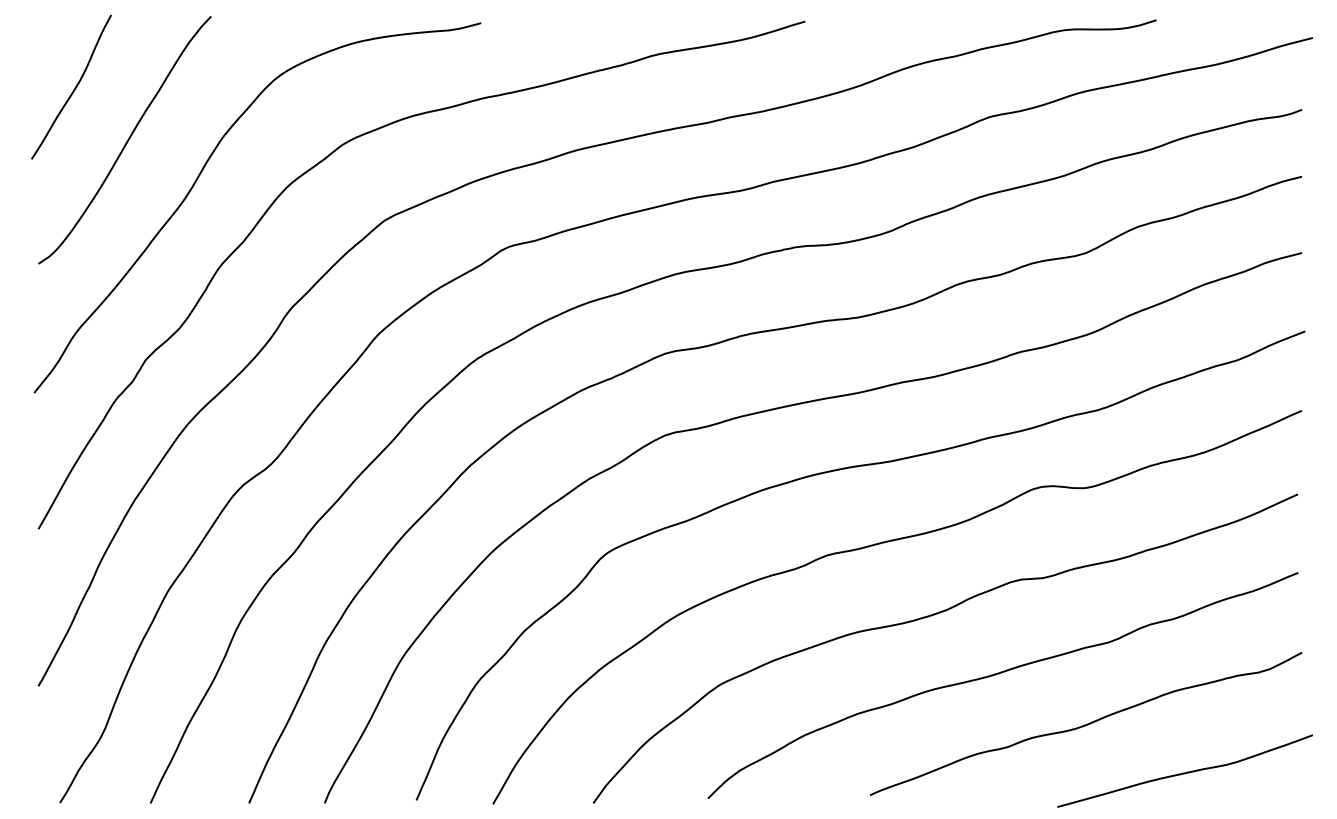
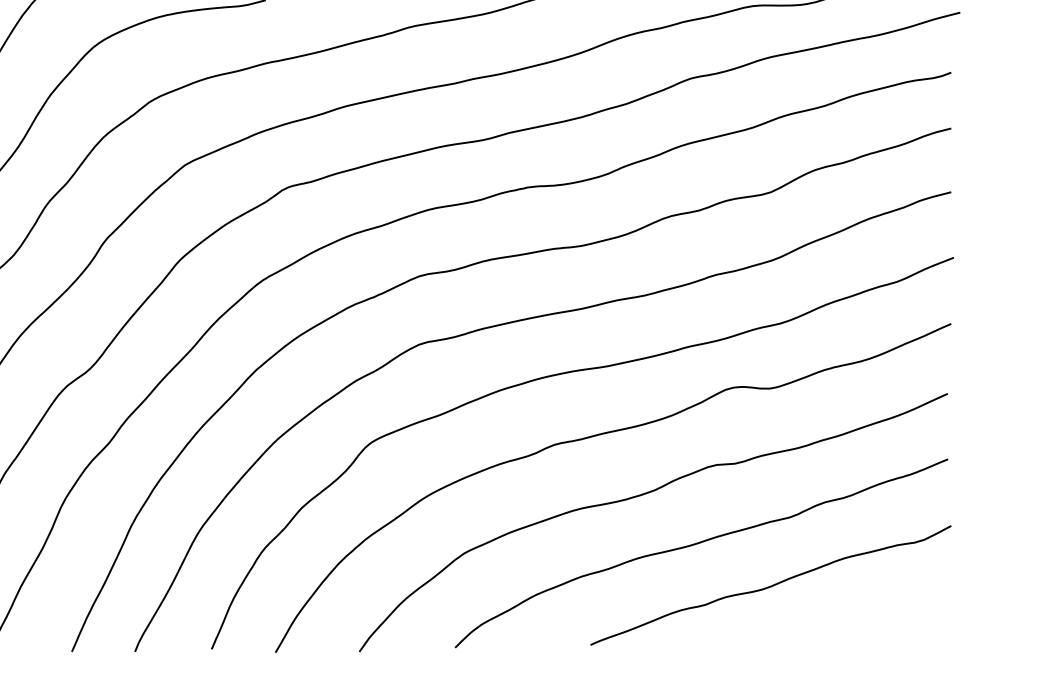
curve: (1184, 772) -> (853, 626), removed

